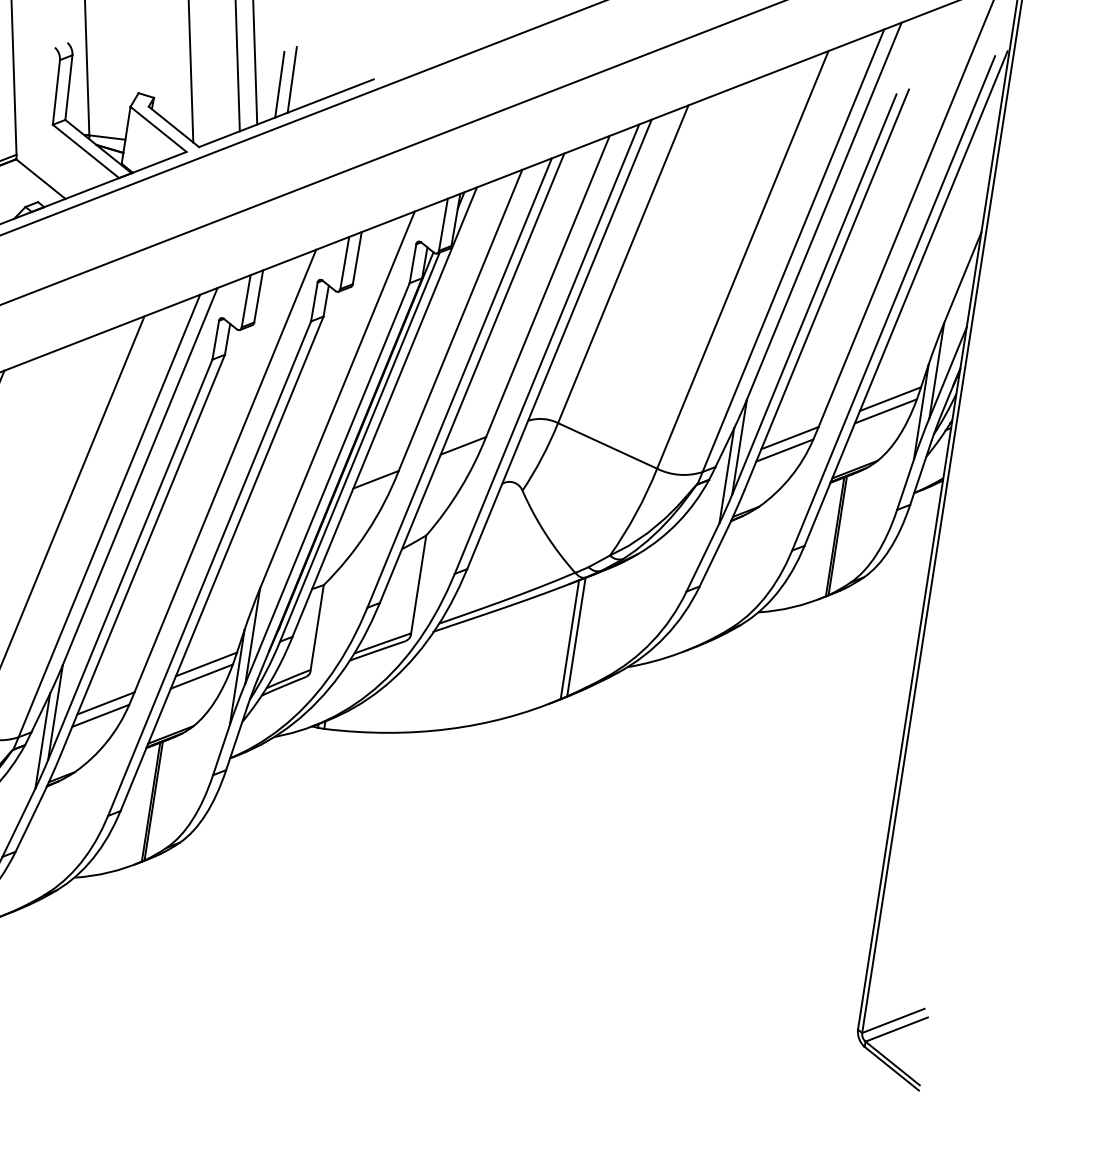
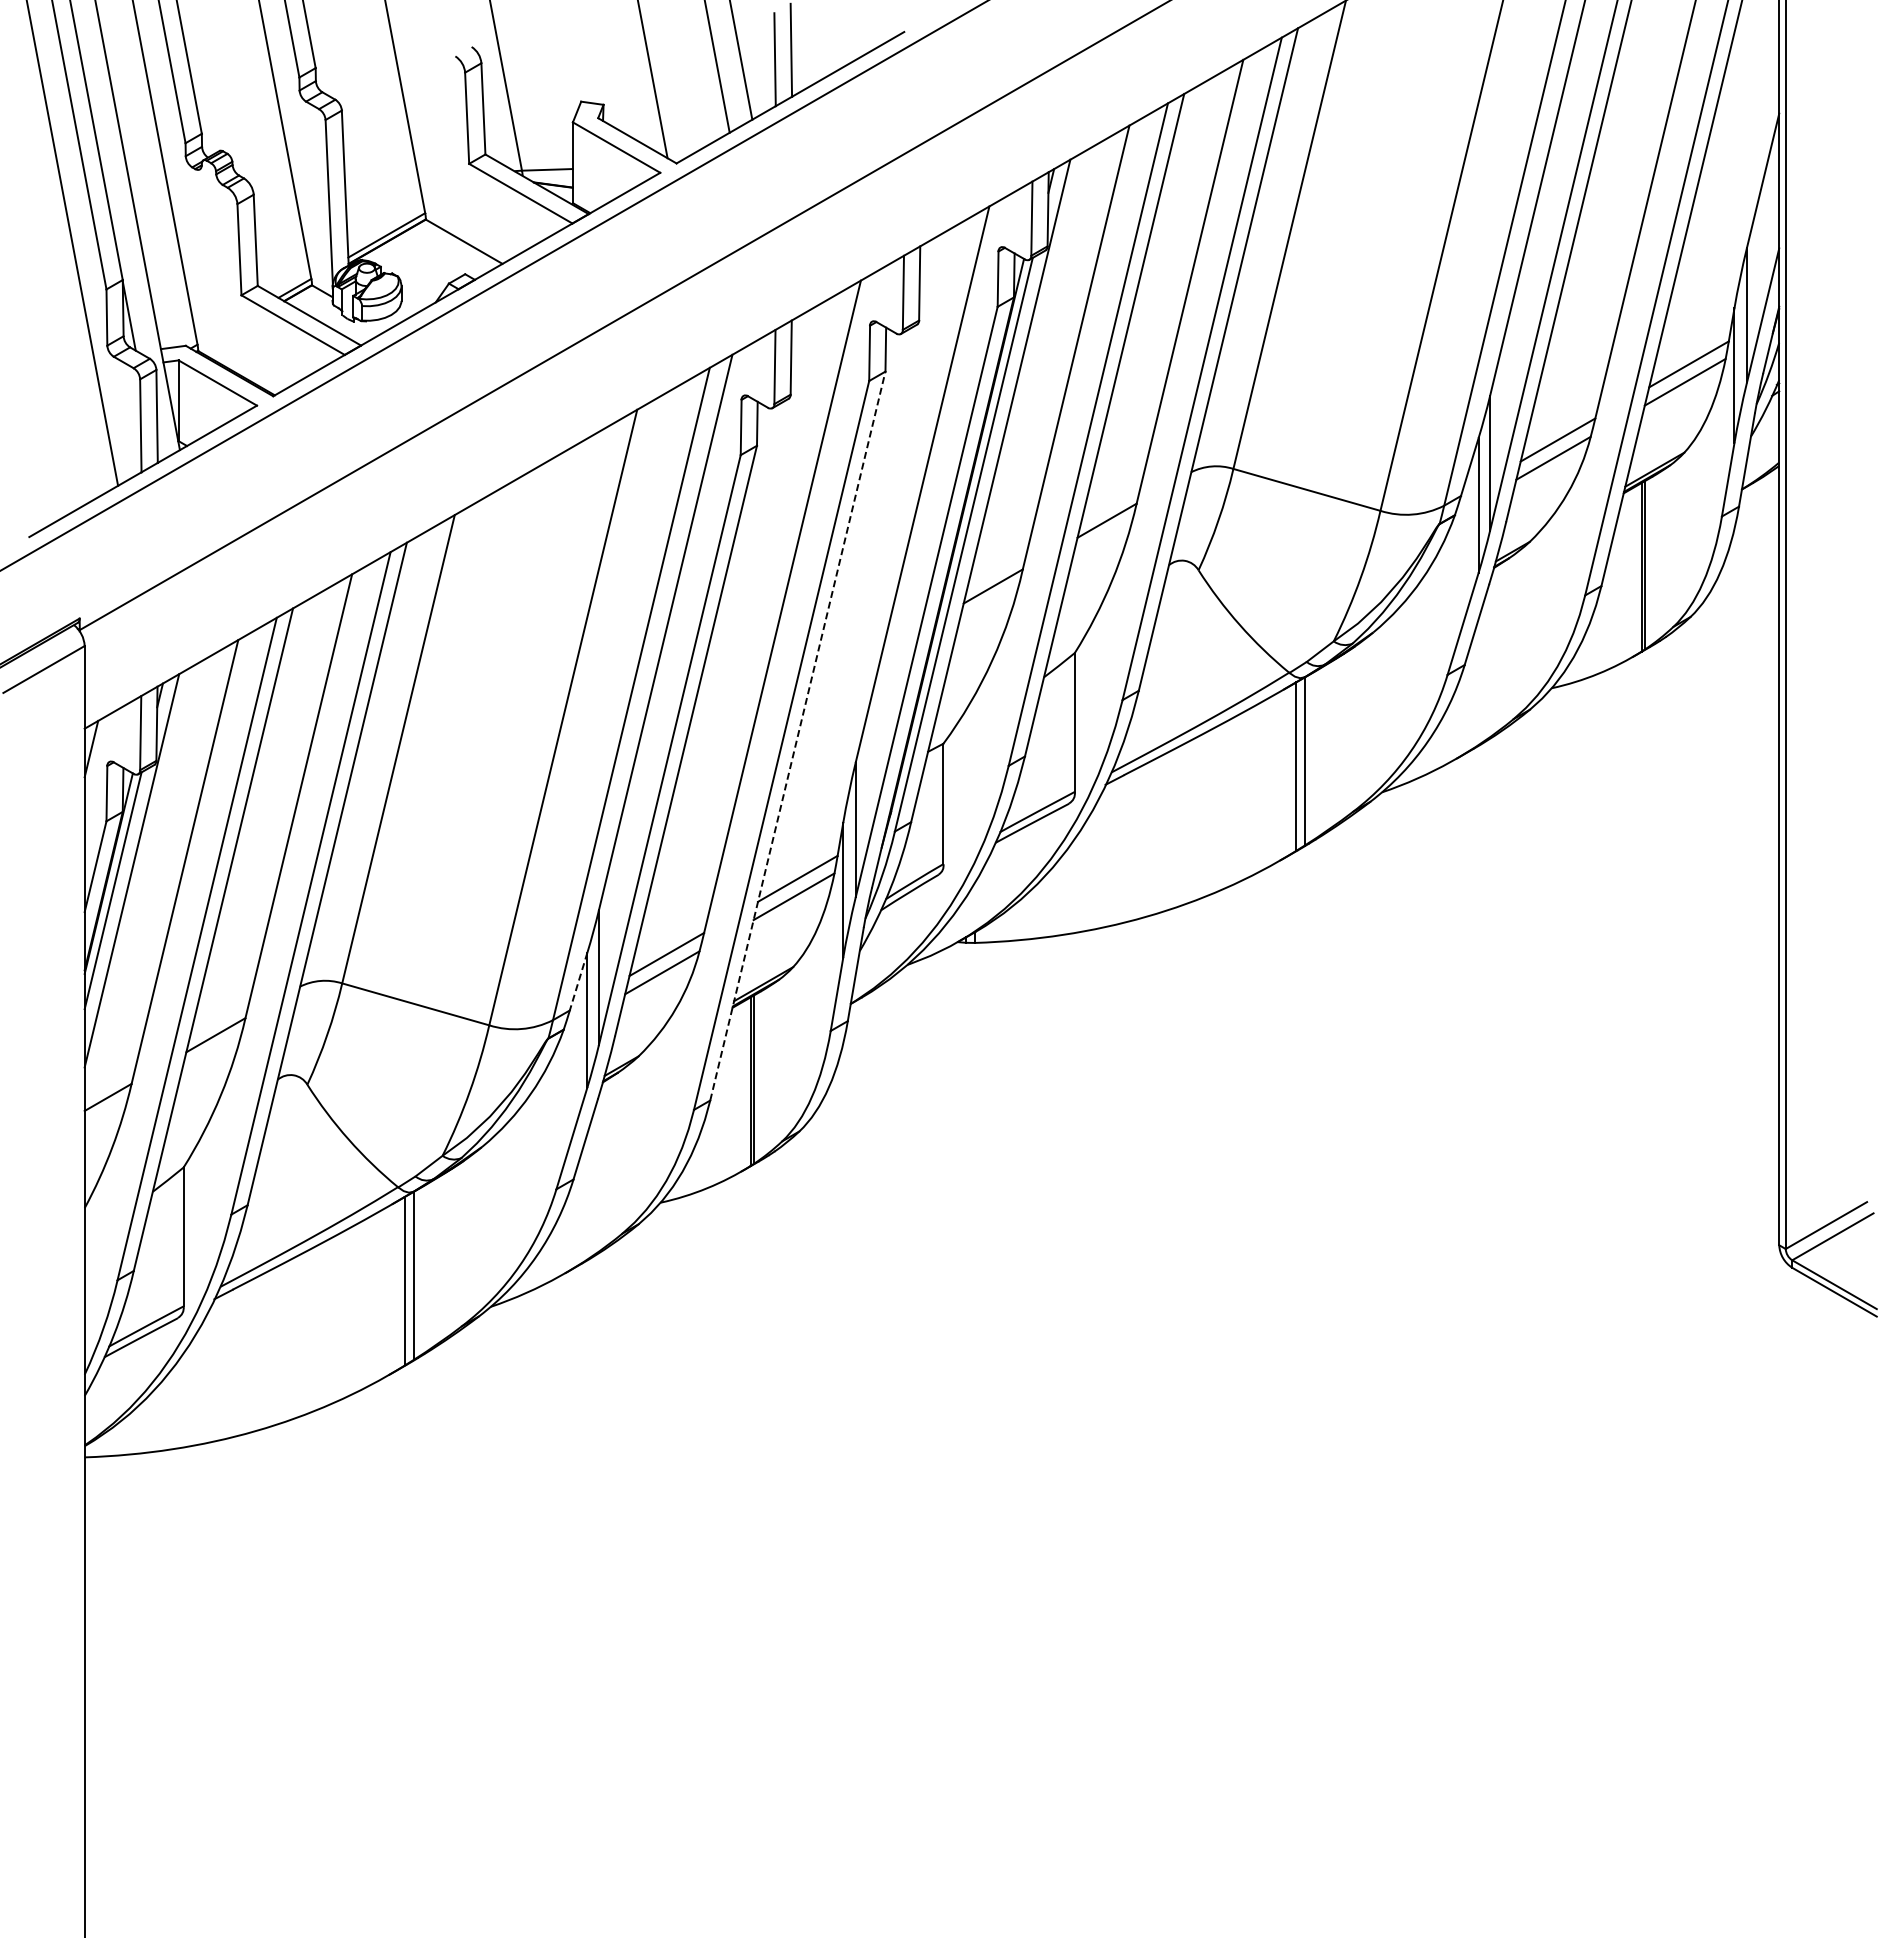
line: (221, 564) -> (797, 736), solid -> dashed
line: (40, 713) -> (578, 982), solid -> dashed

